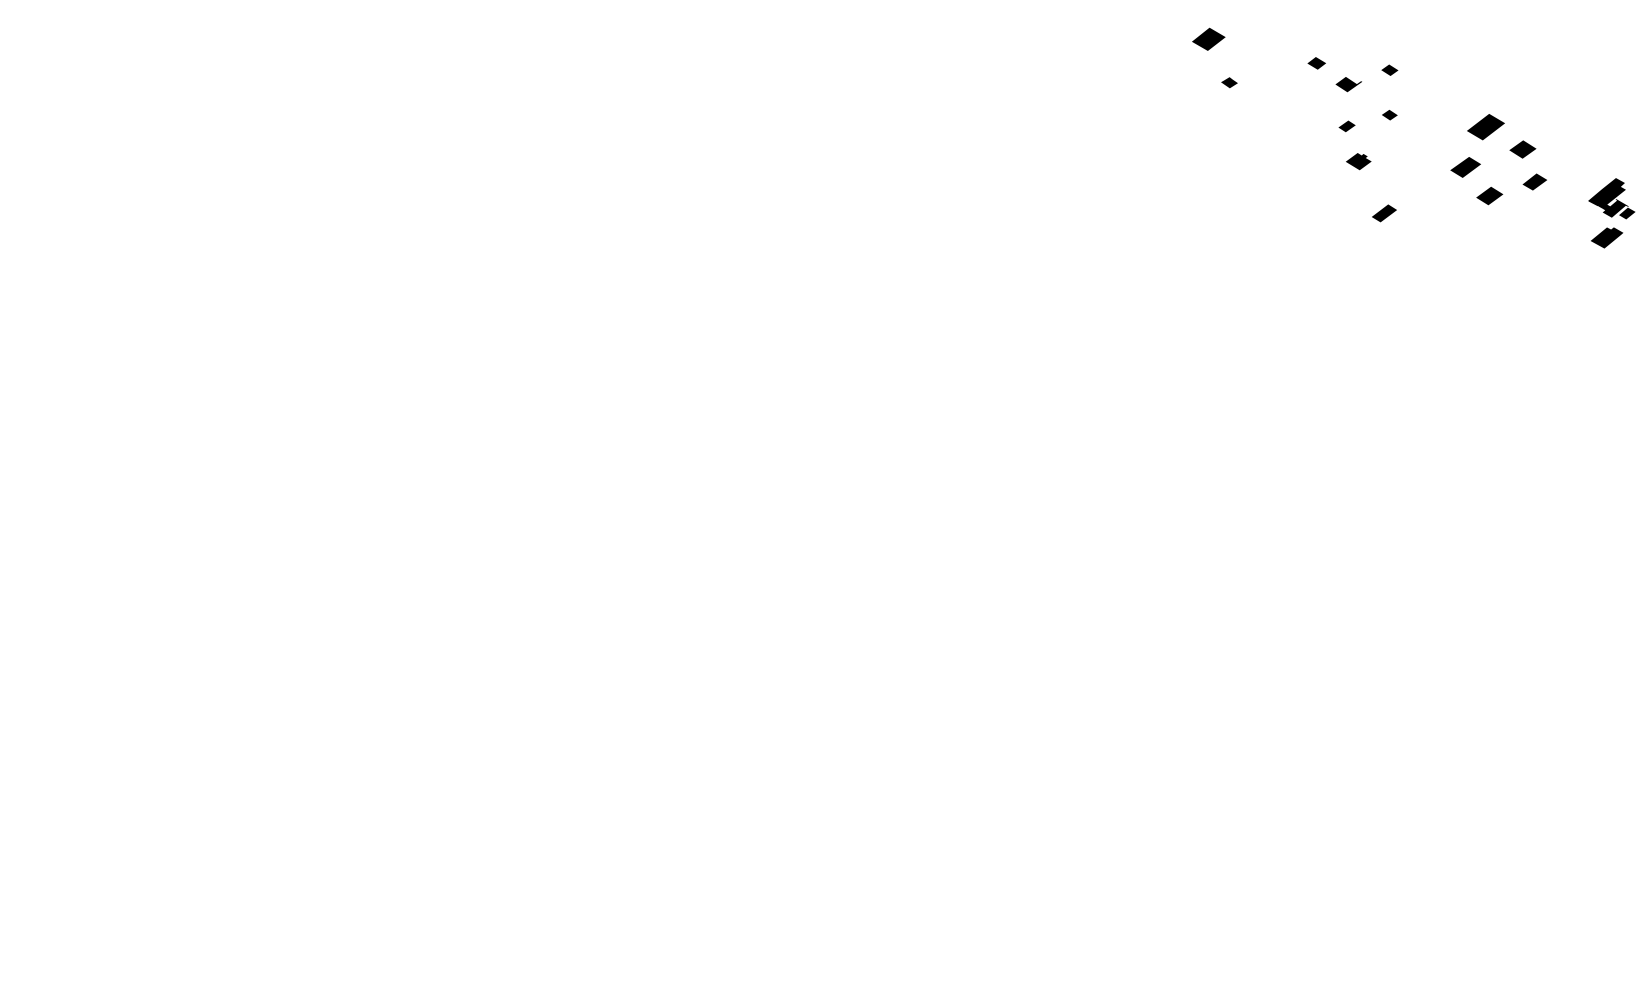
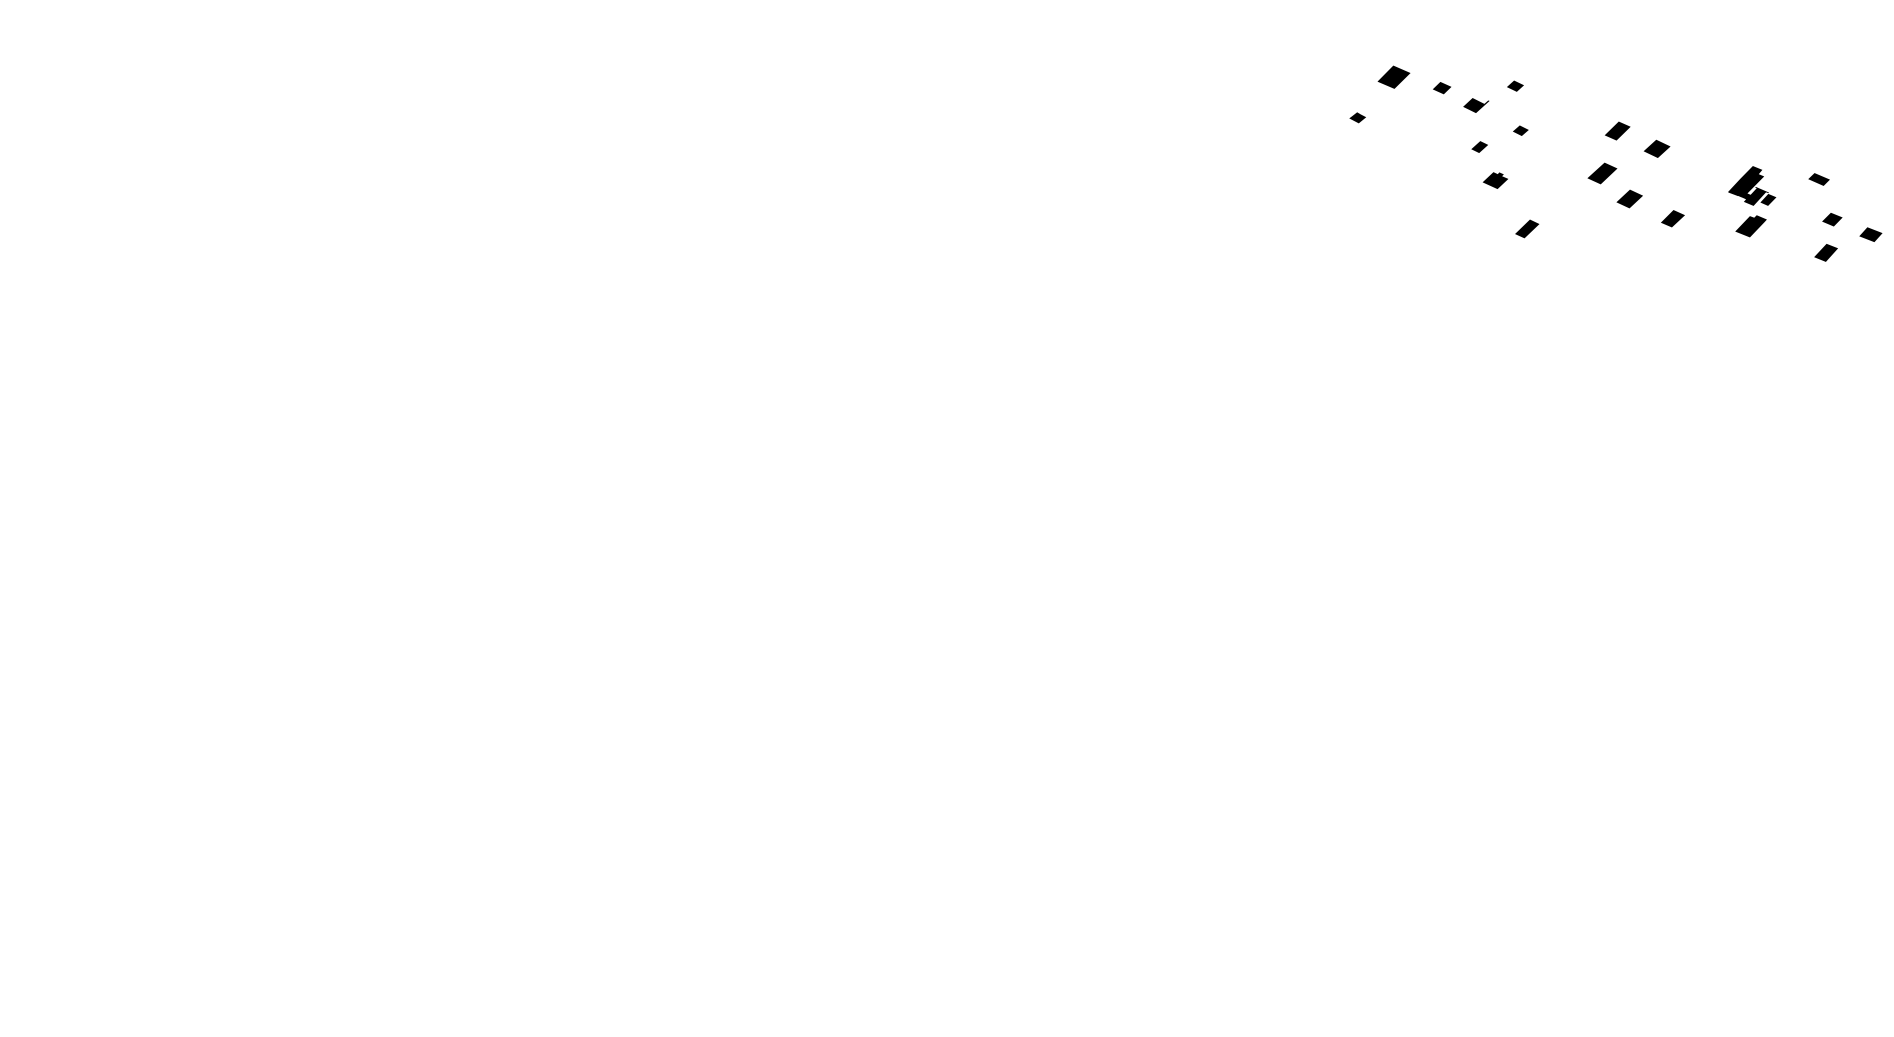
part: (1208, 38) -> (1393, 76), moved
part: (1485, 126) -> (1617, 130), size x0.7
part: (1534, 181) -> (1672, 218), moved

